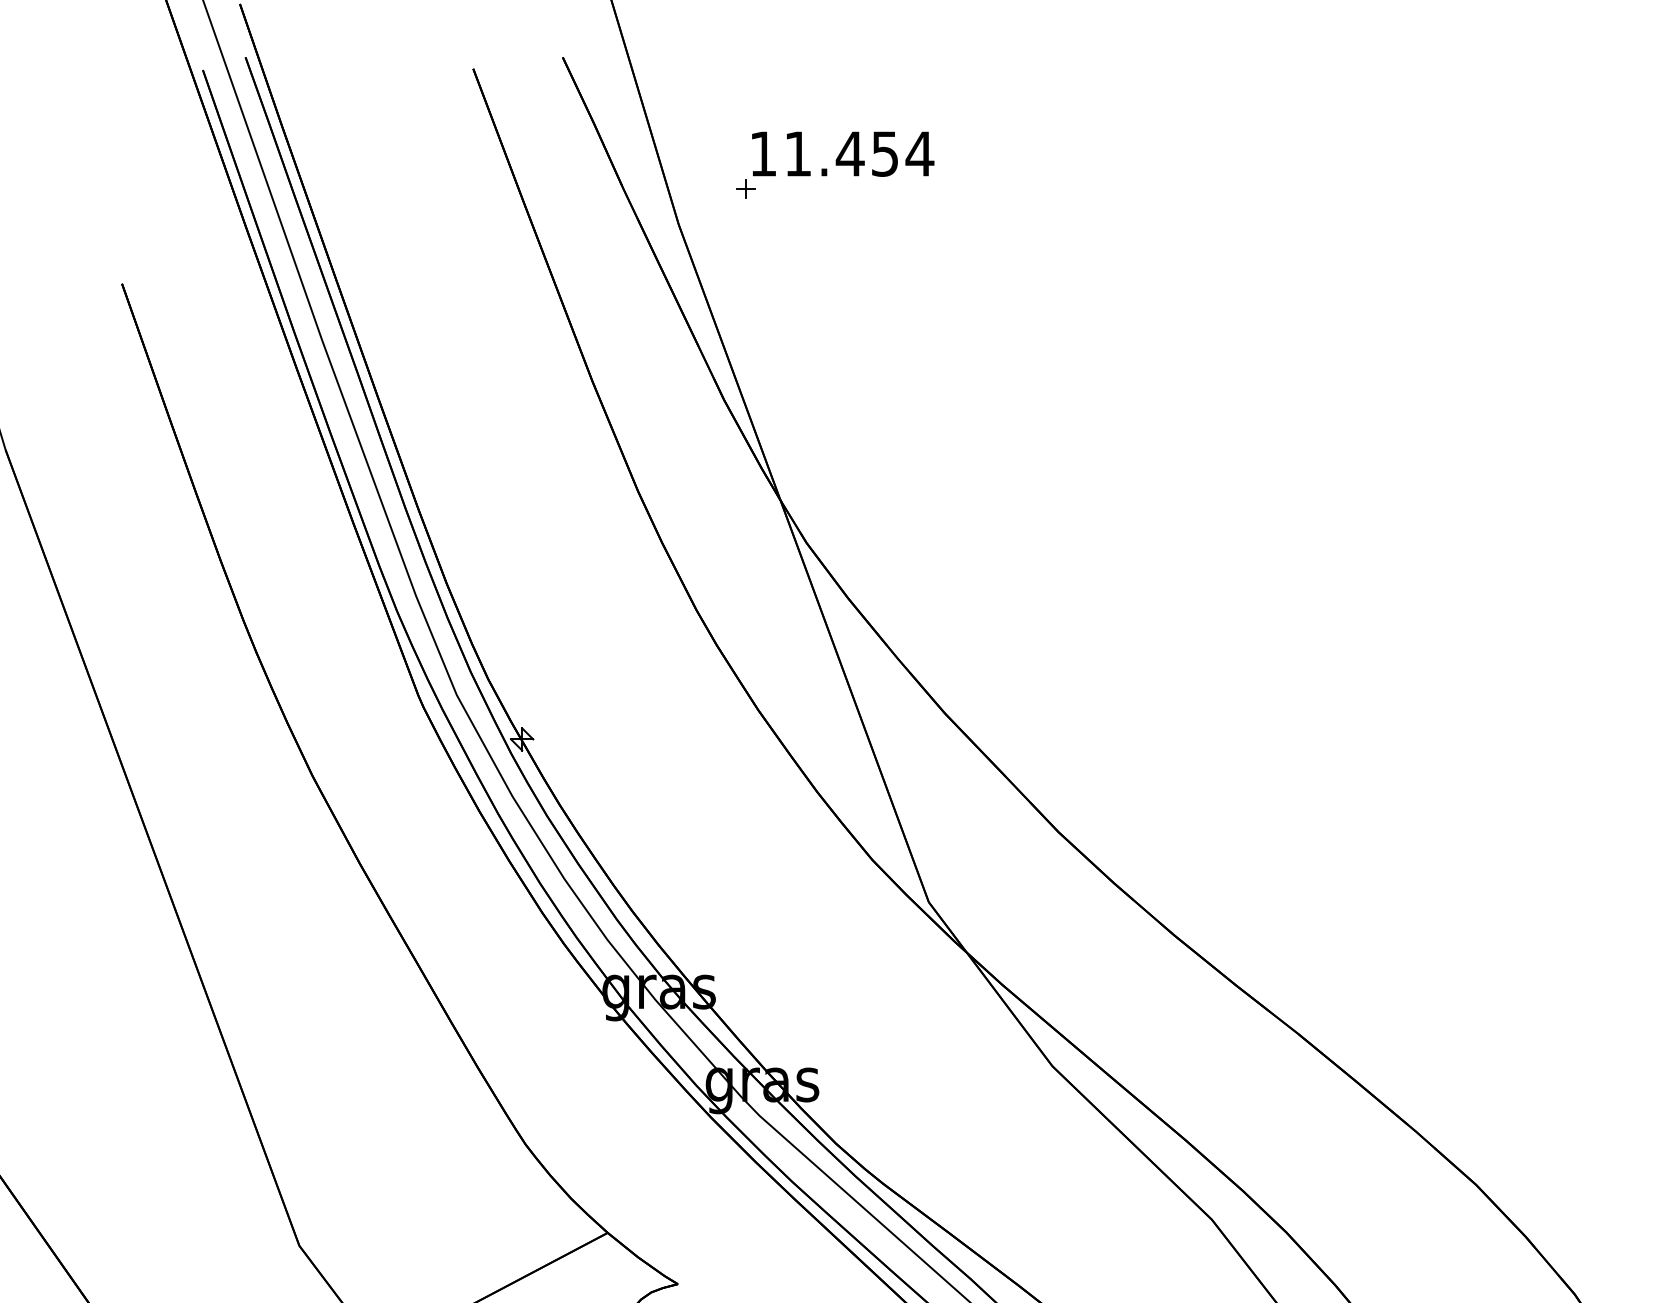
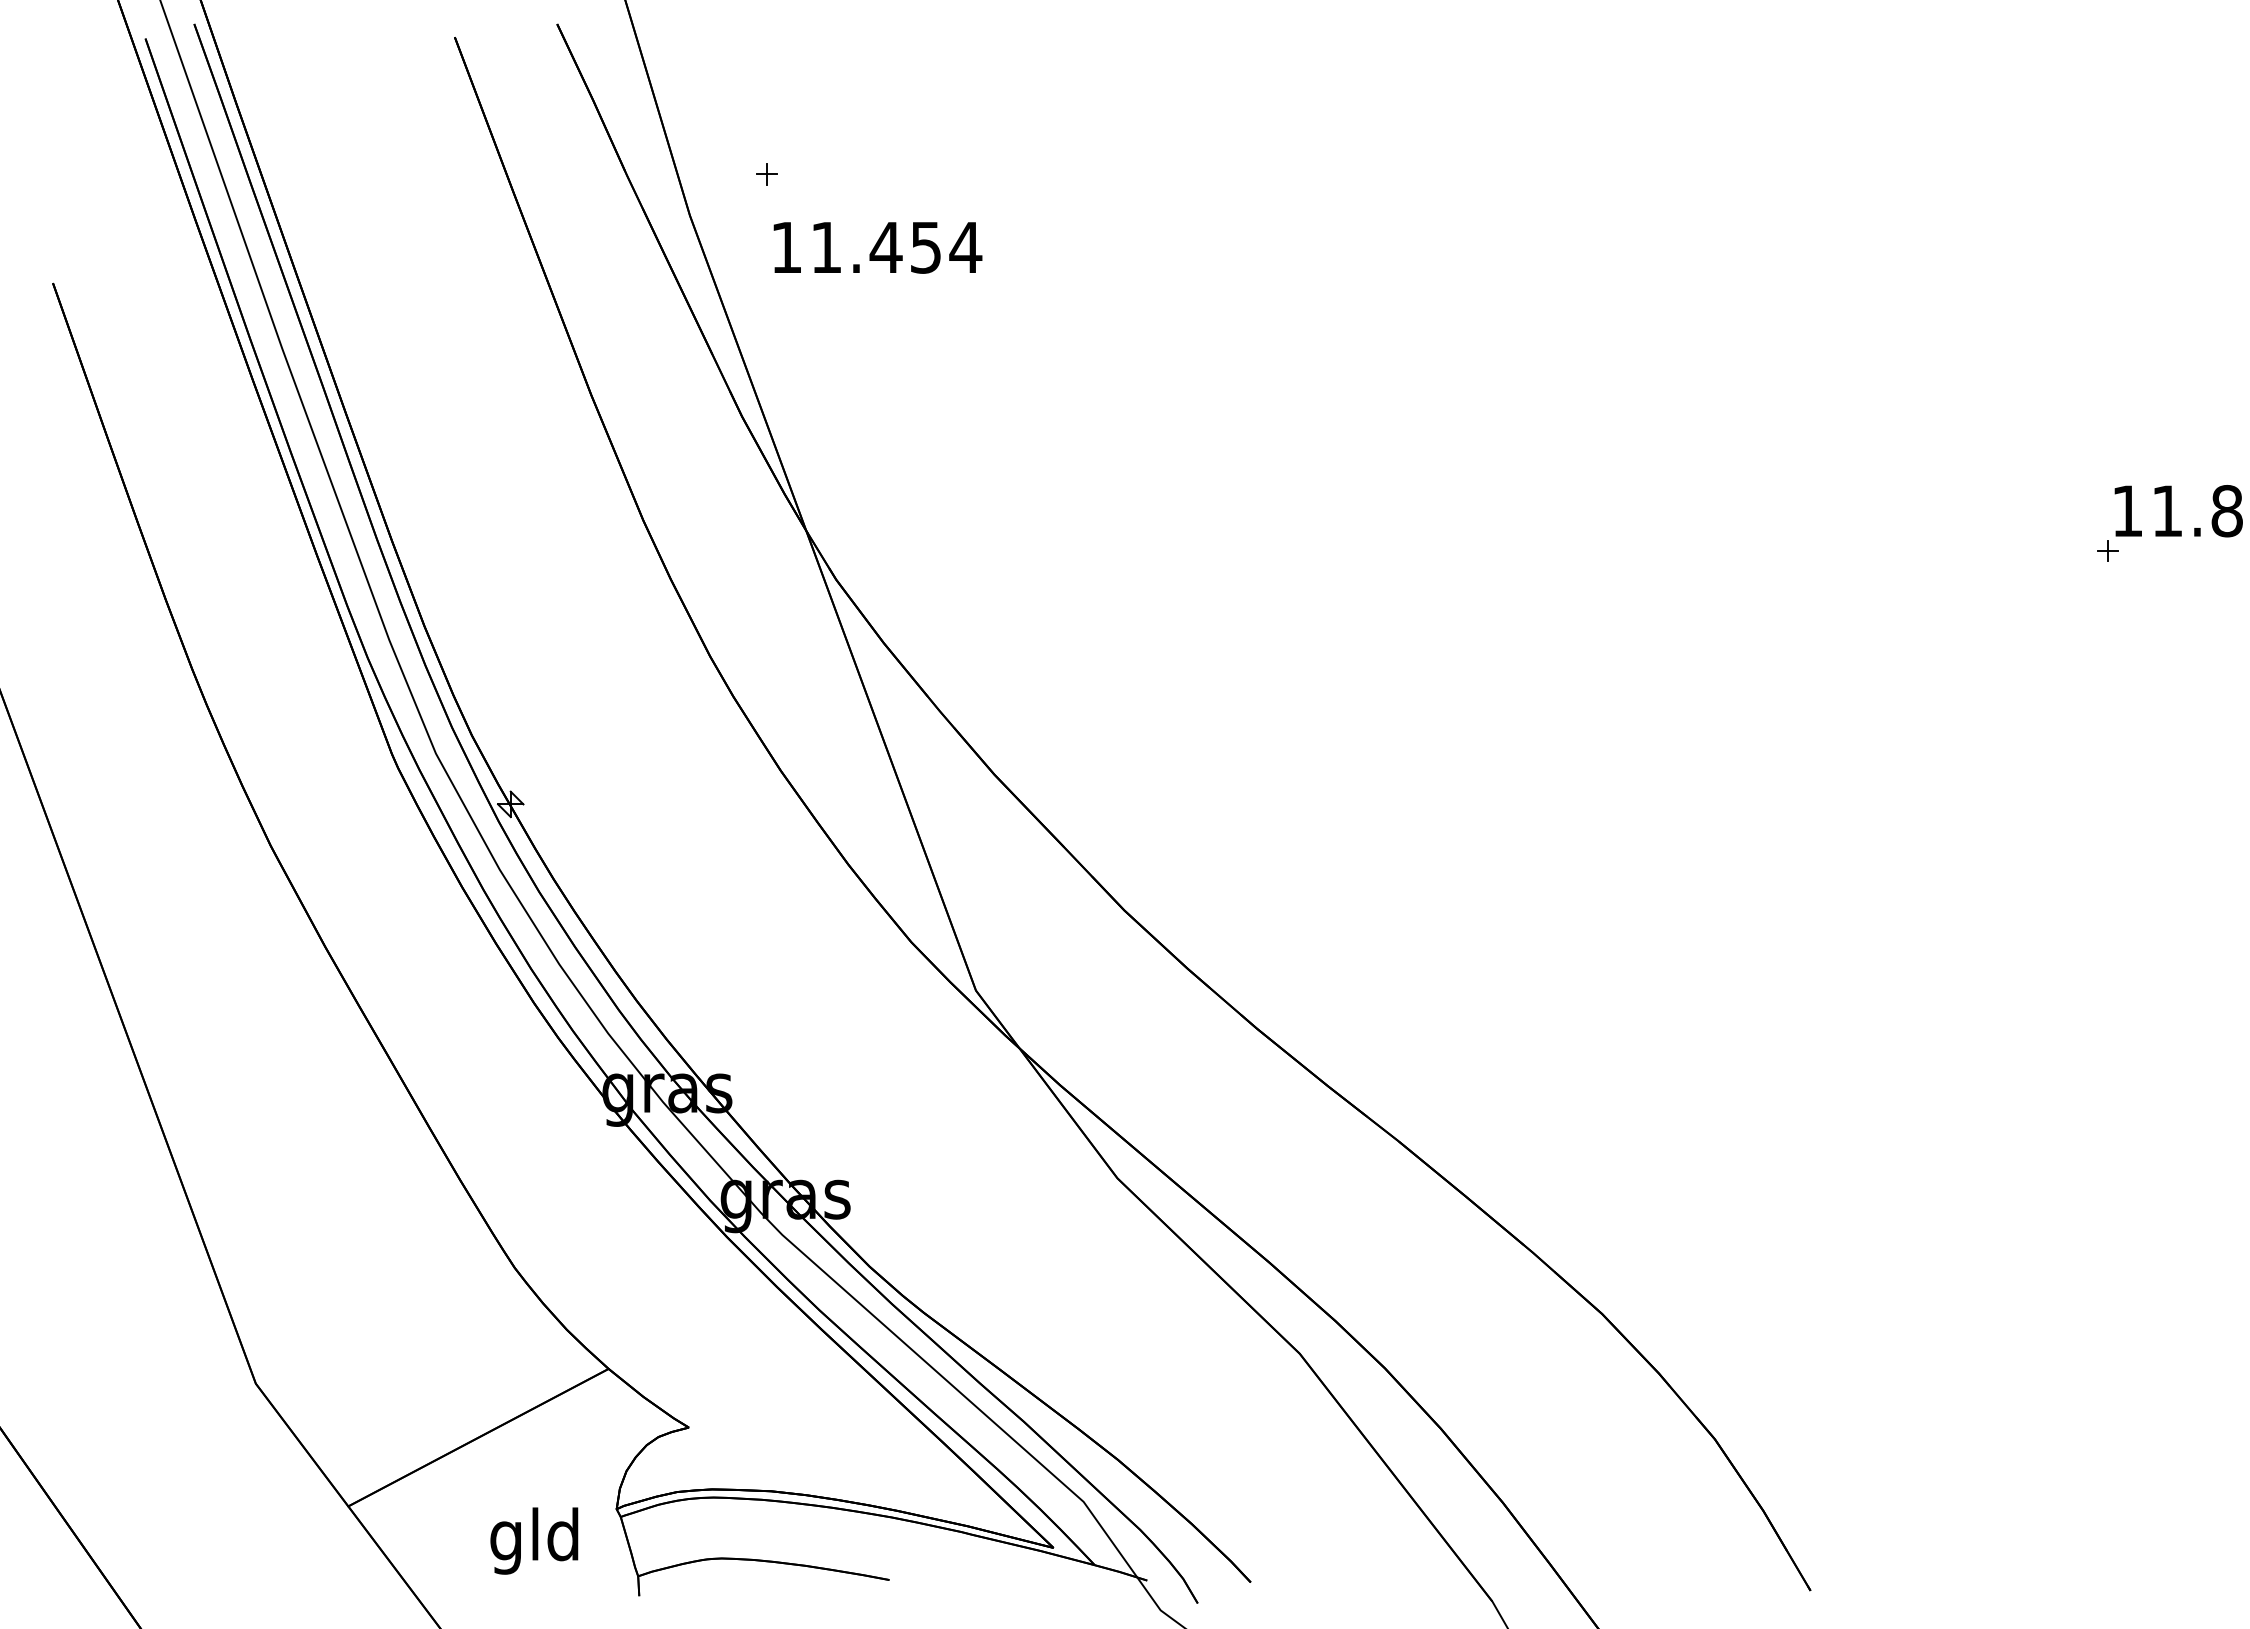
text: (842, 153) -> (877, 247), moved

